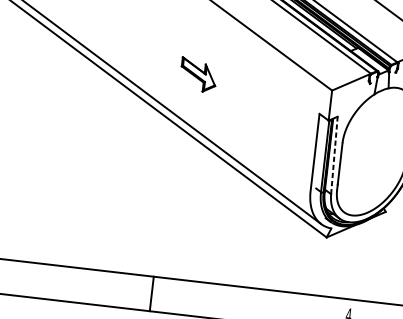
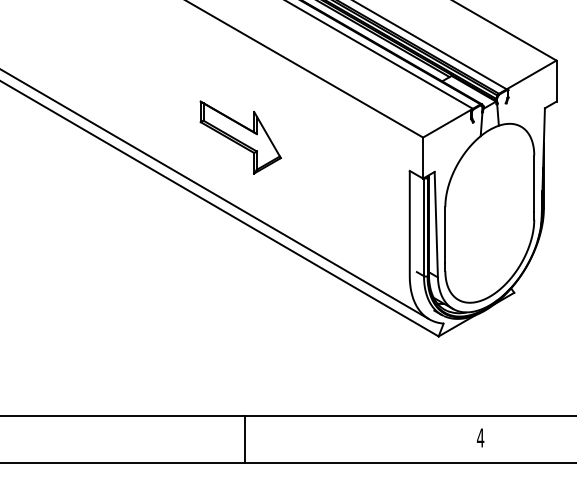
part: (198, 75) -> (240, 137), size x1.67
line: (334, 155) -> (436, 224), dashed -> solid
line: (151, 293) -> (244, 439), moved

